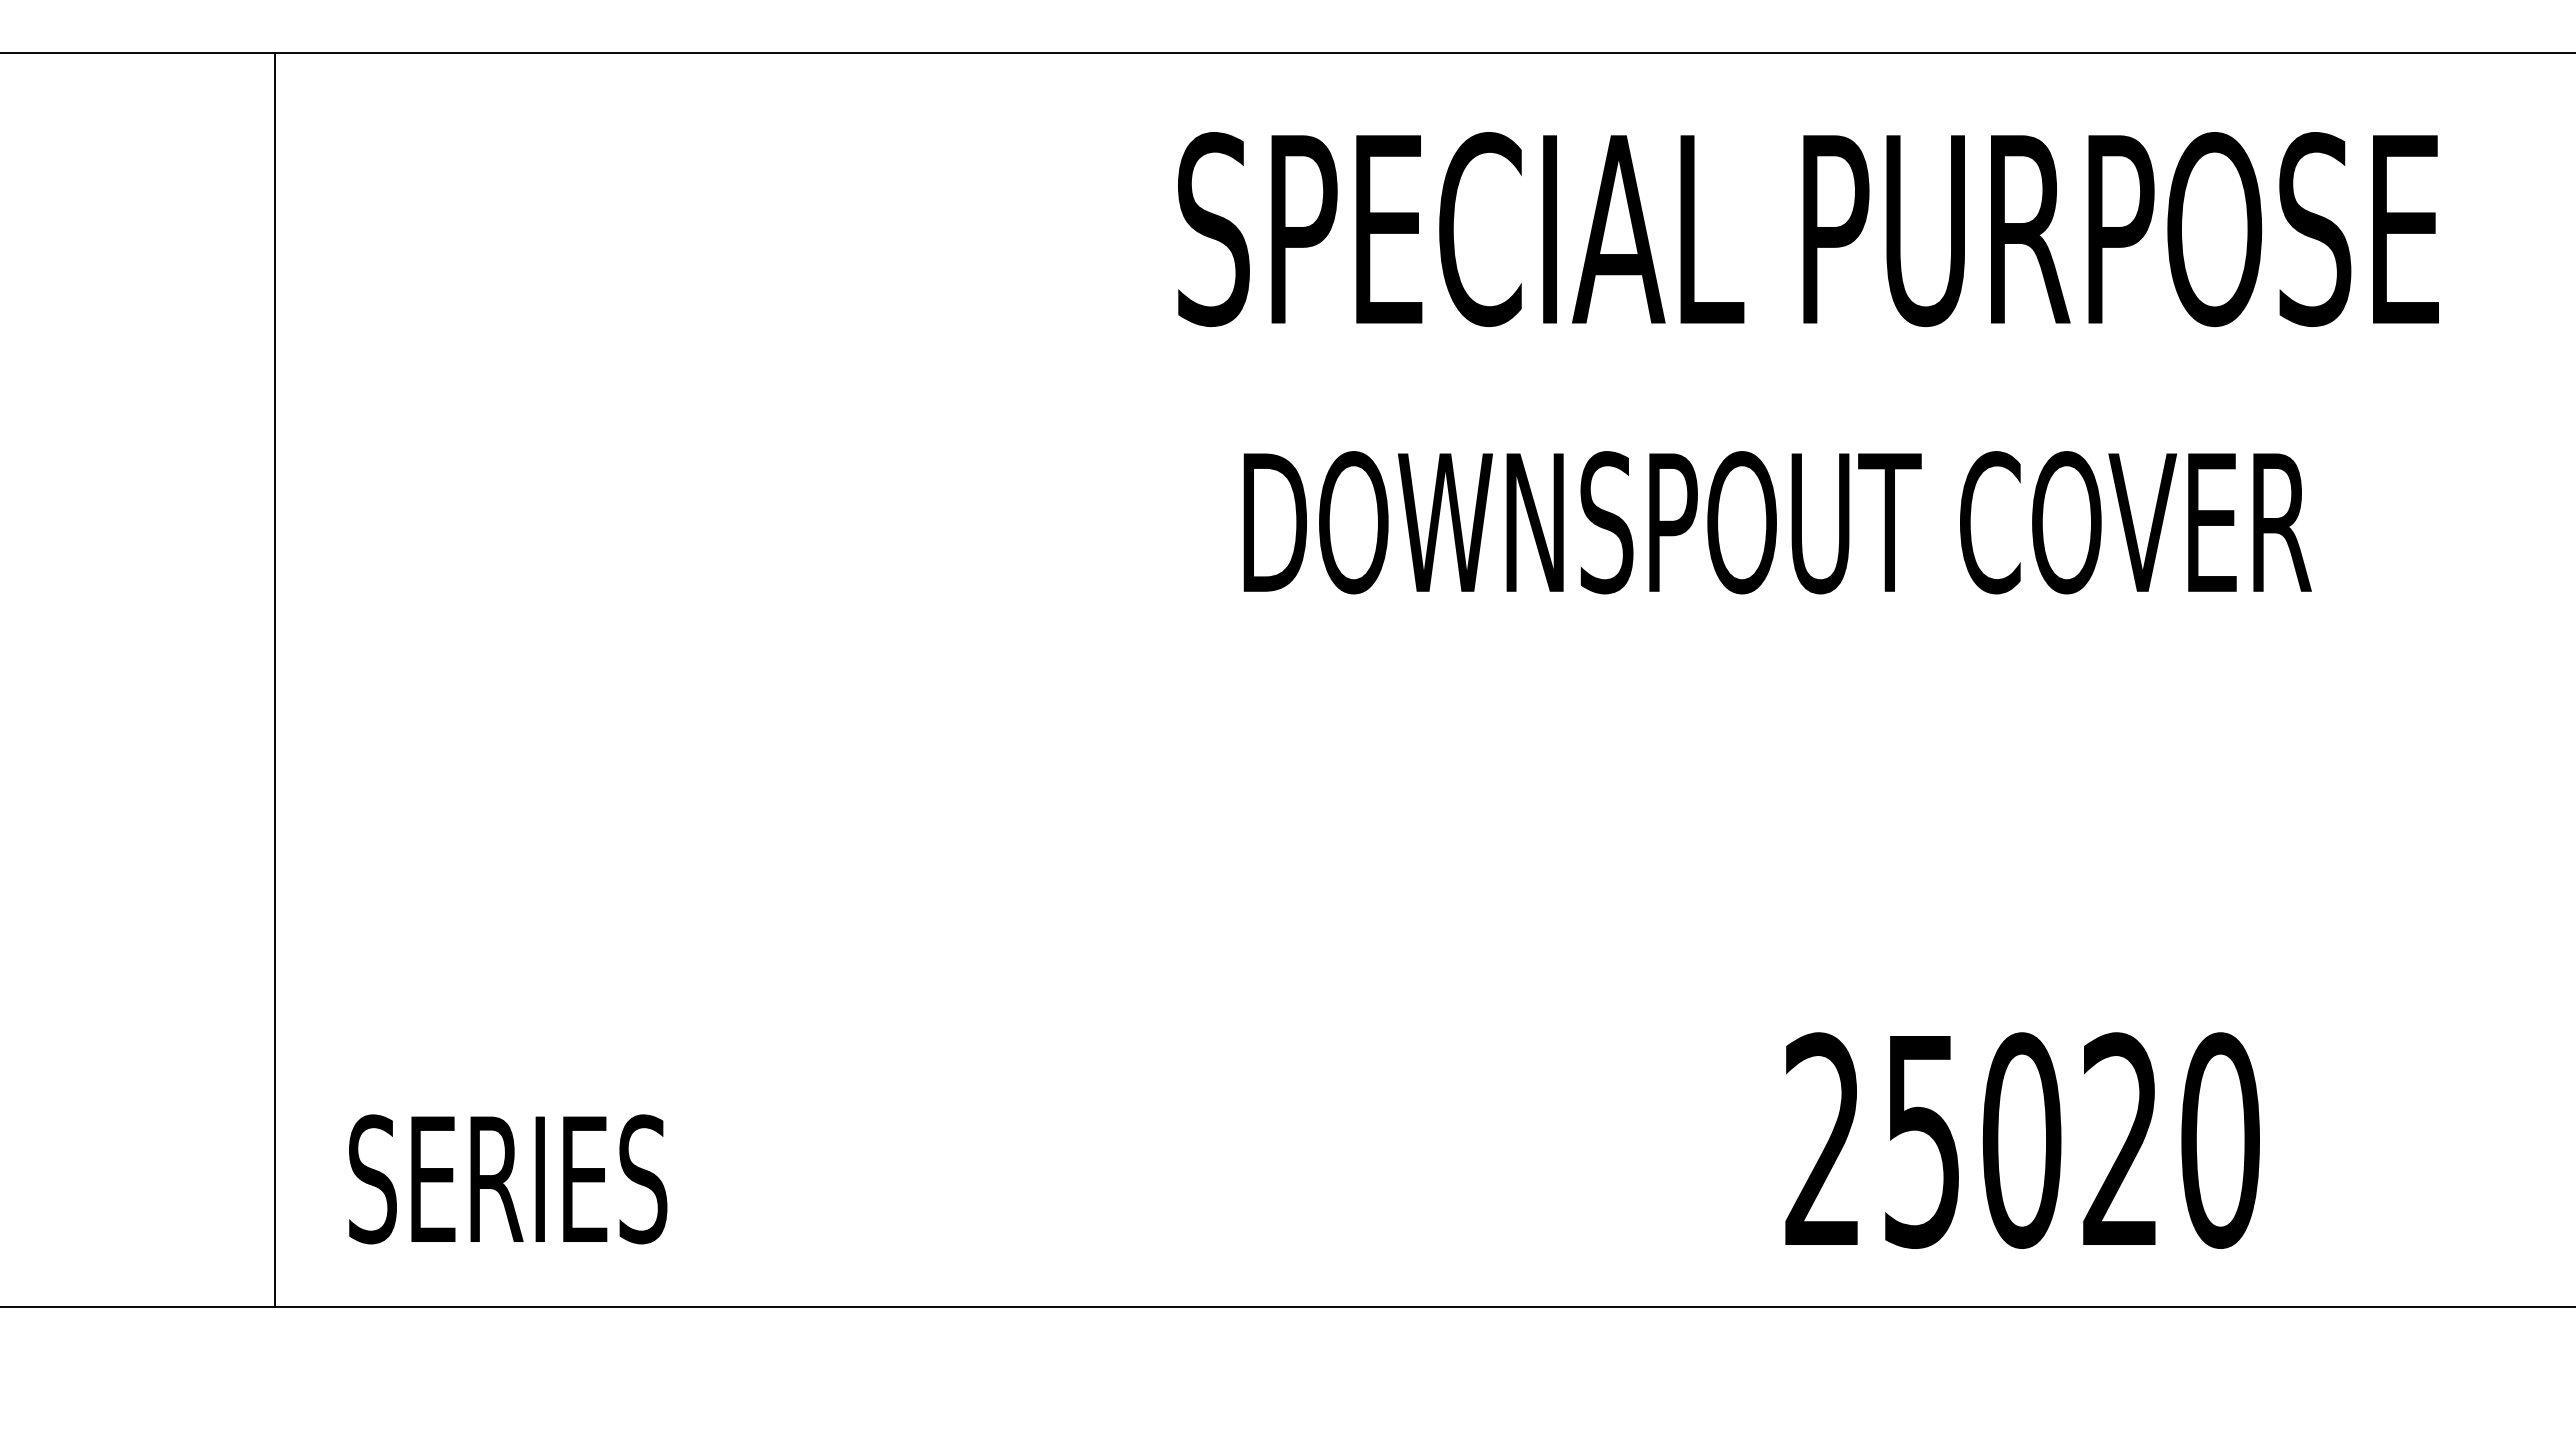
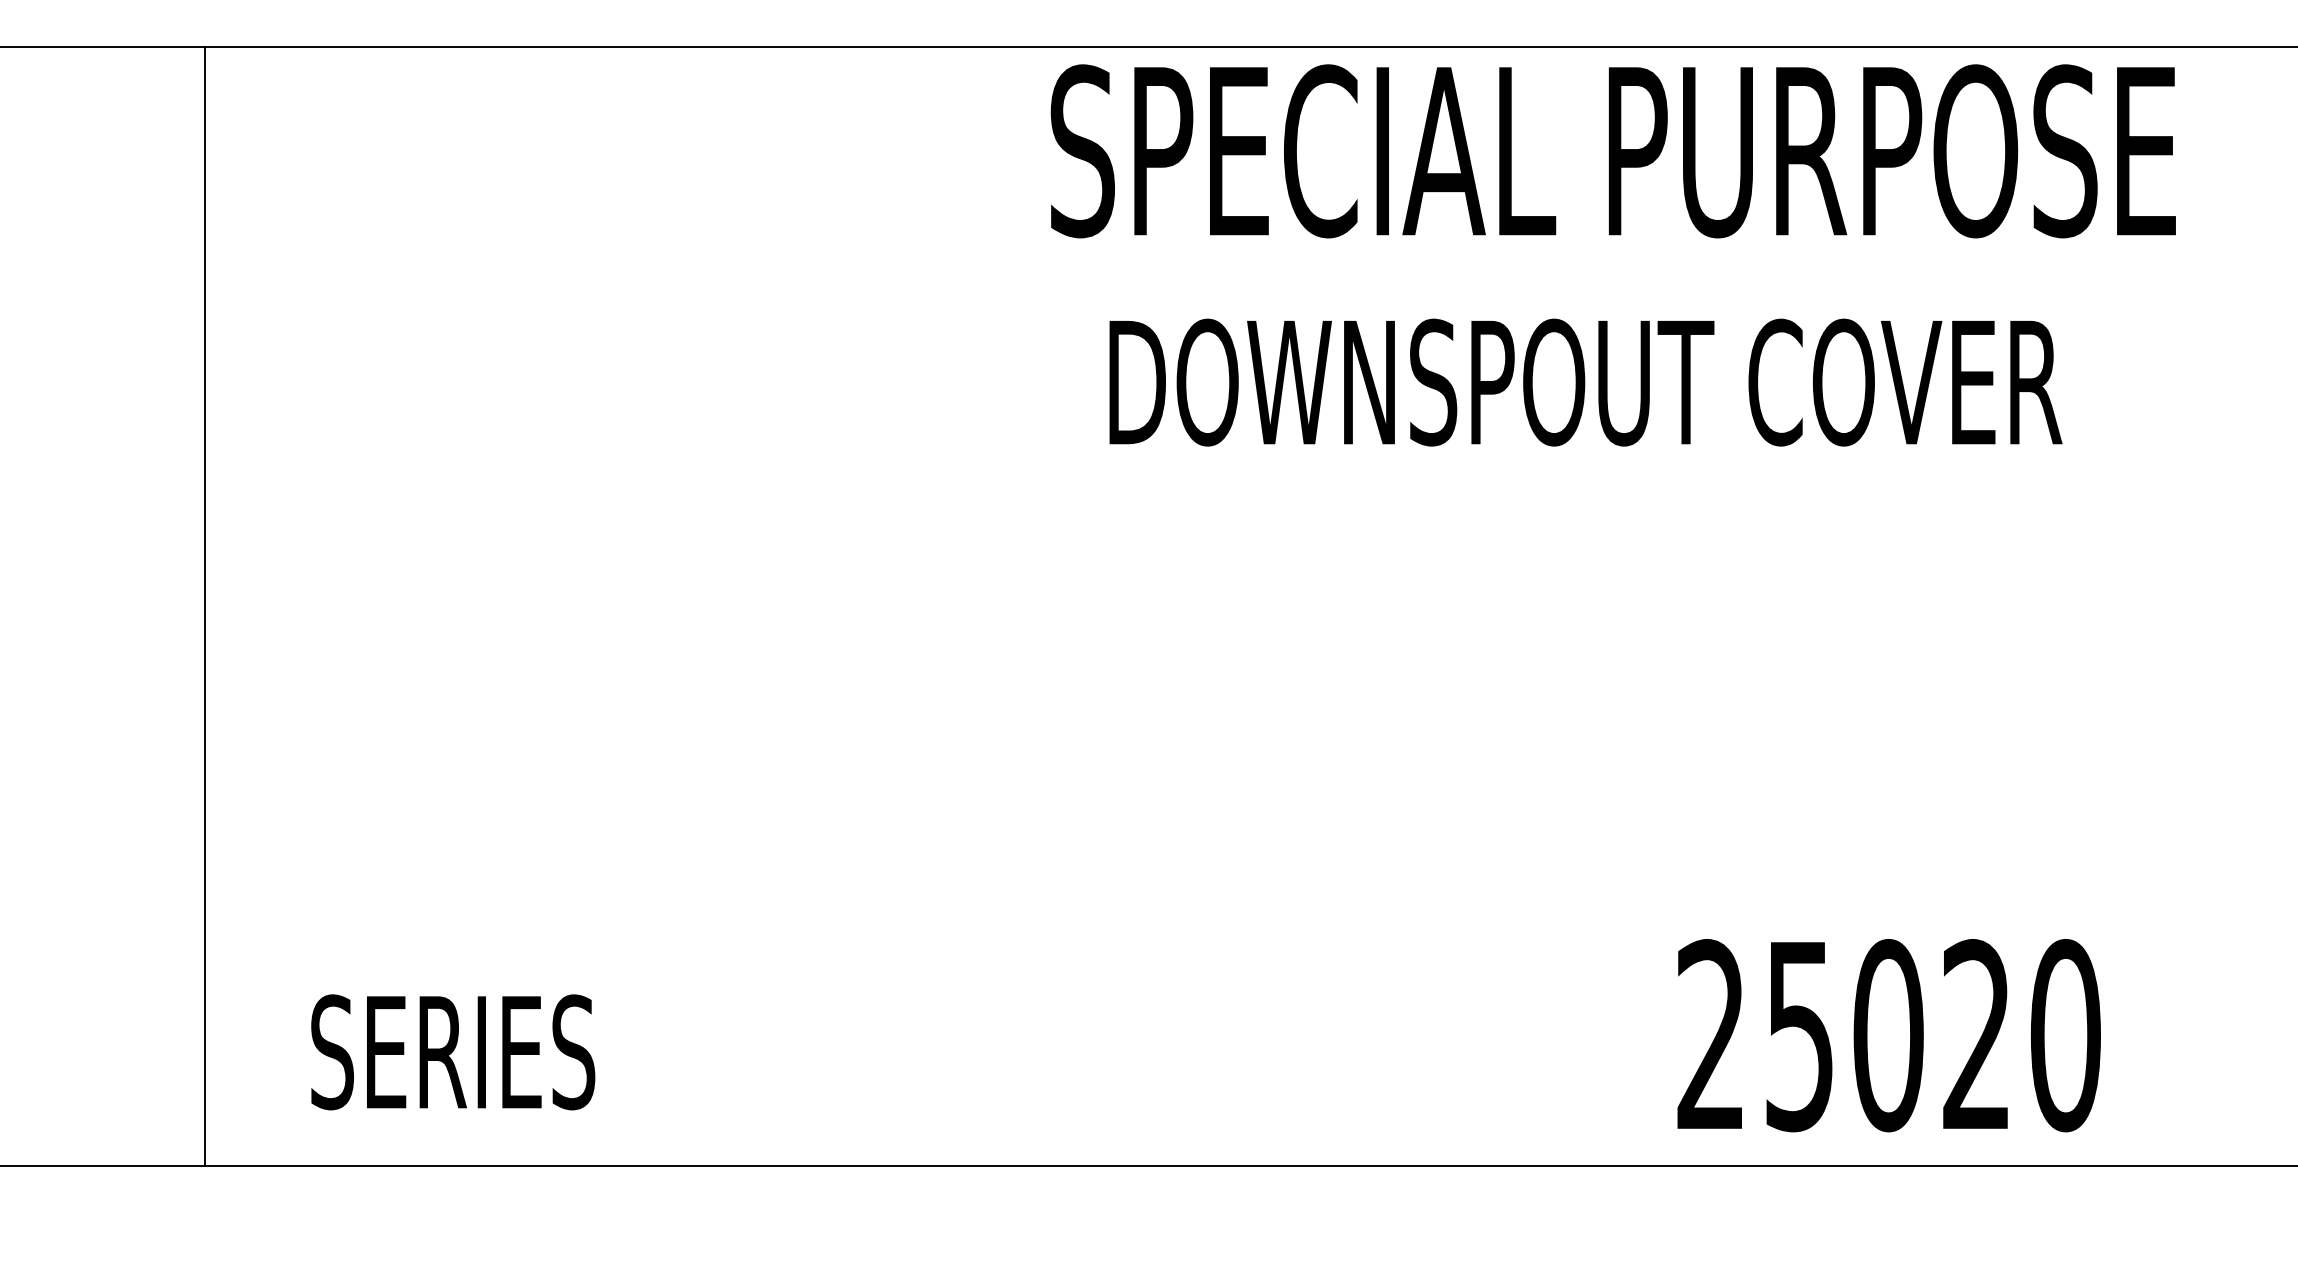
text: (1808, 229) -> (1613, 151), moved
text: (1777, 522) -> (1585, 382), moved
line: (274, 679) -> (204, 606), moved
text: (2022, 1140) -> (1889, 1035), moved

